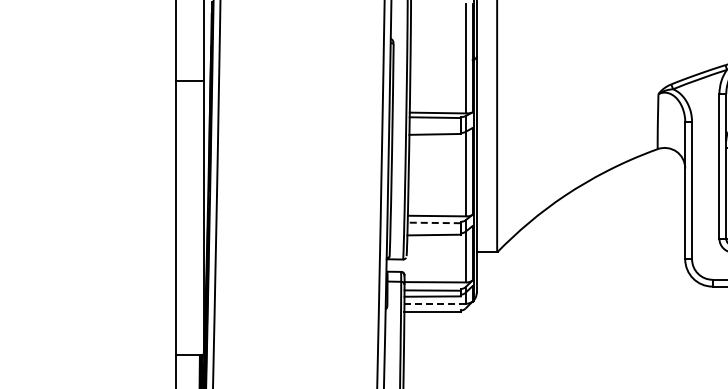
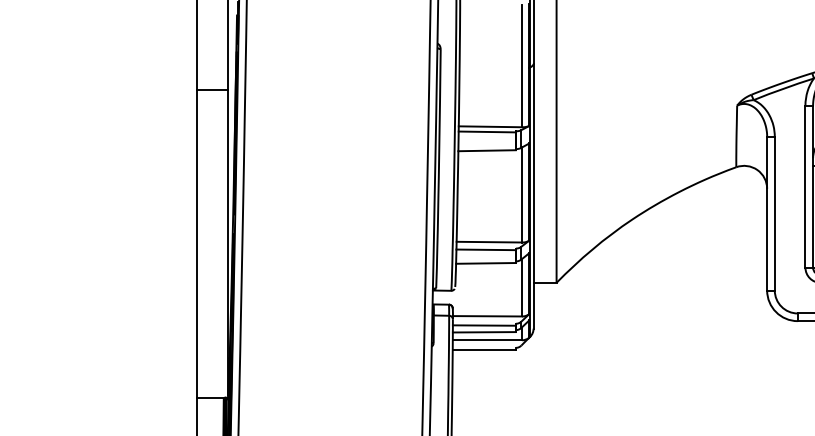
line: (434, 222) -> (486, 249), dashed -> solid
line: (435, 303) -> (487, 340), dashed -> solid

